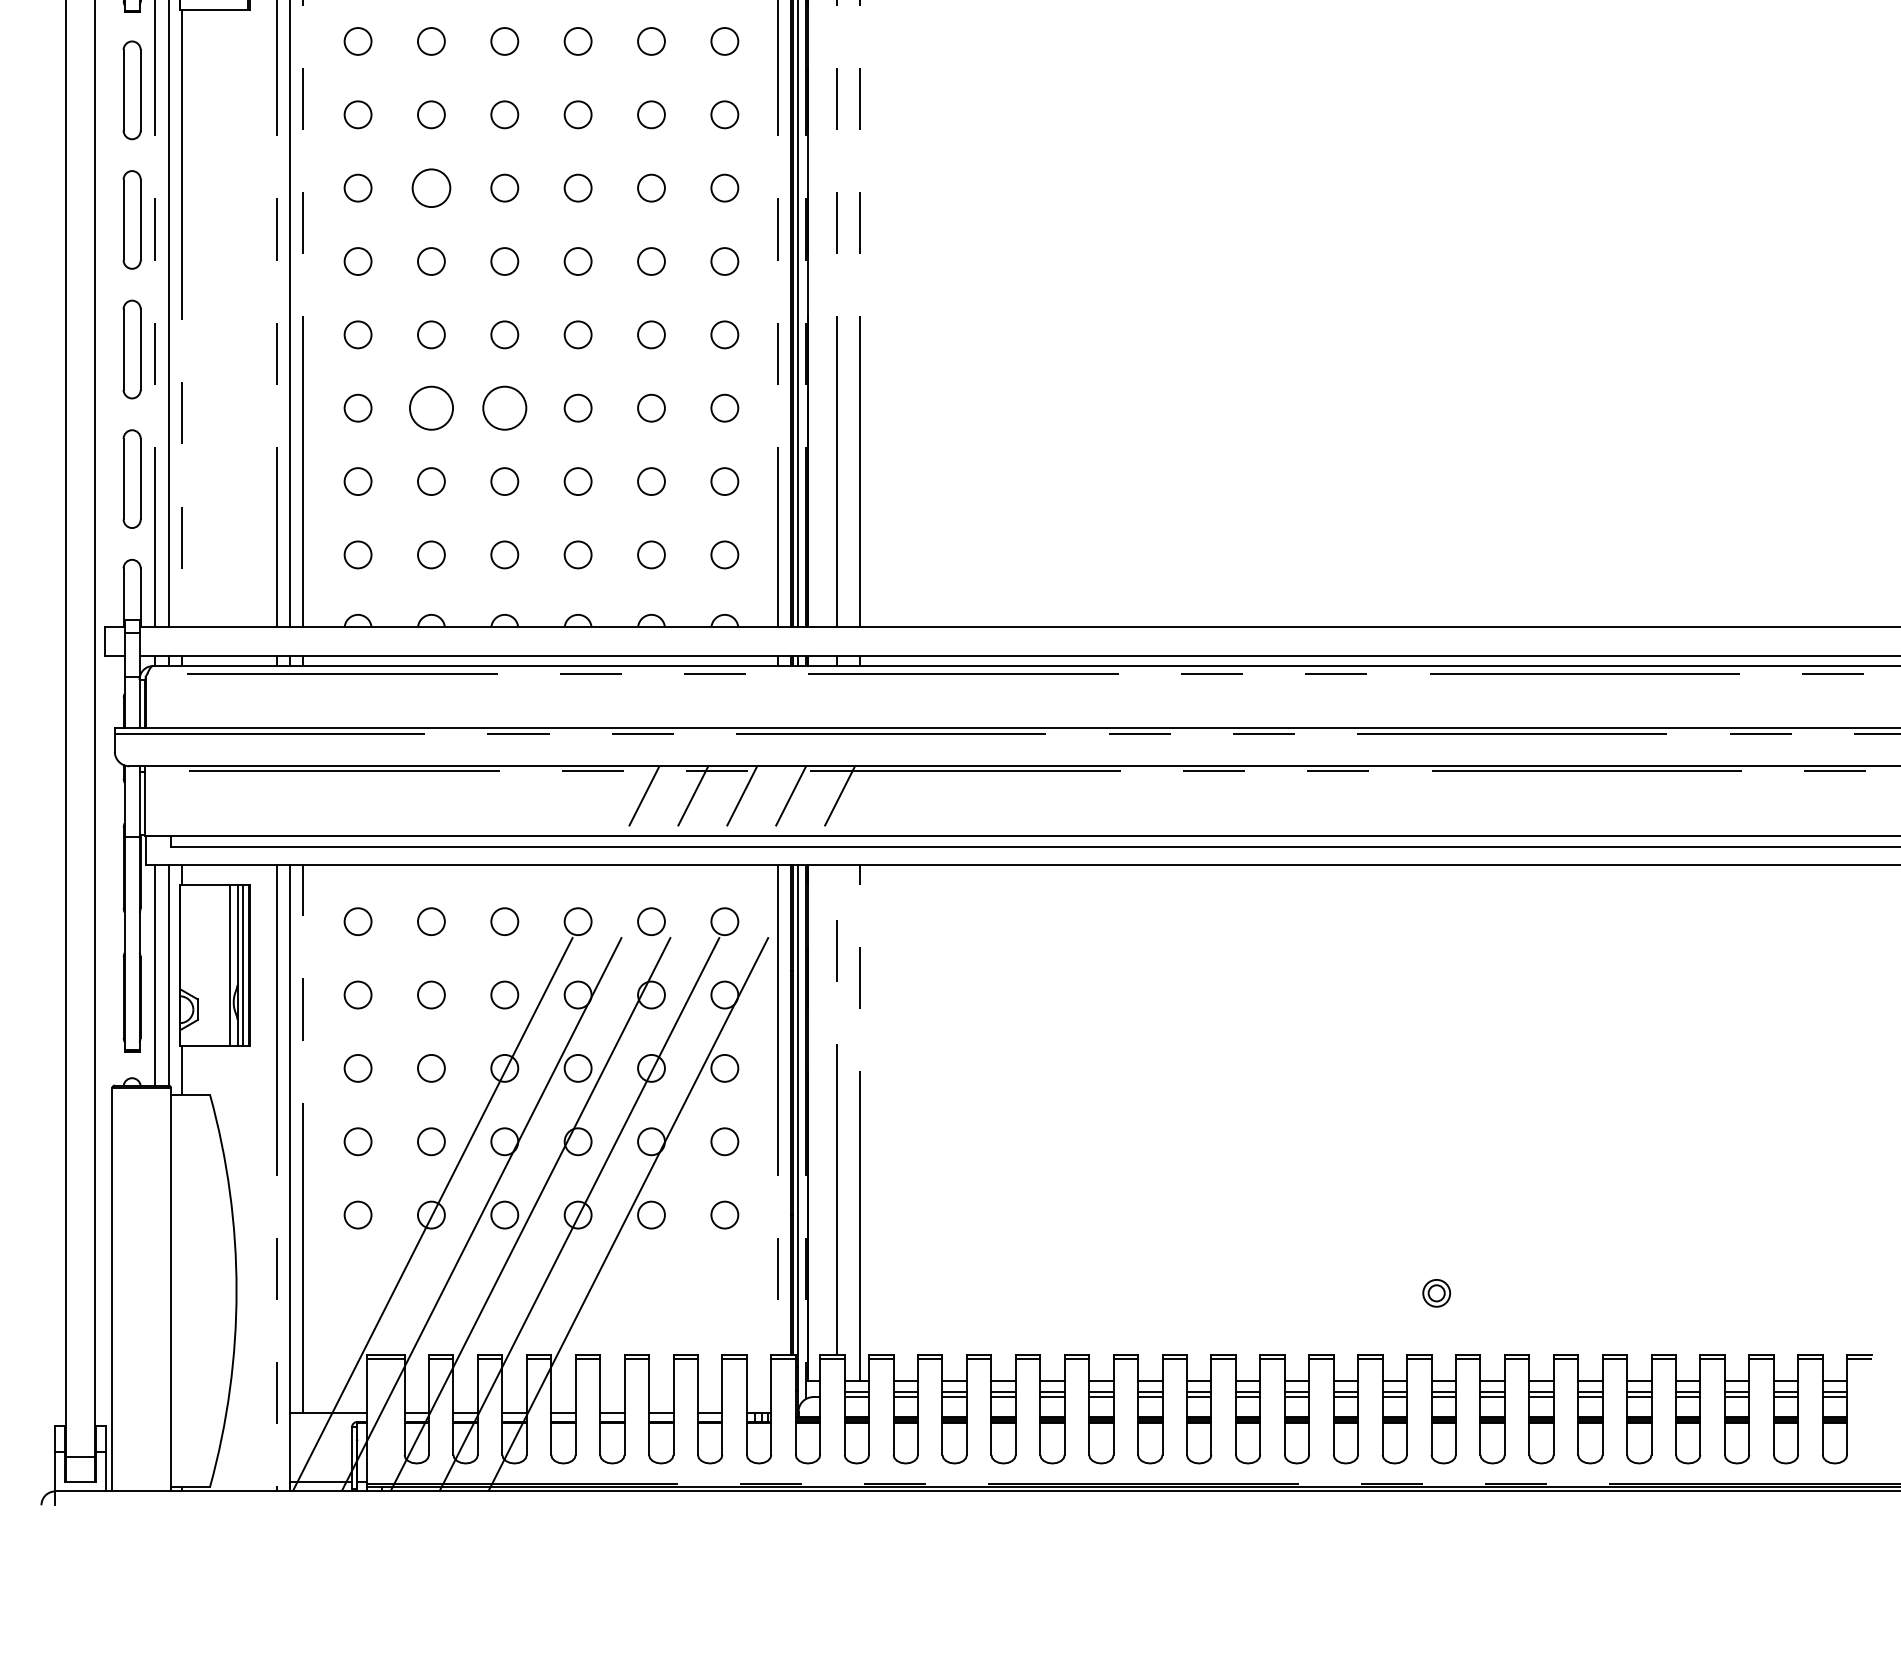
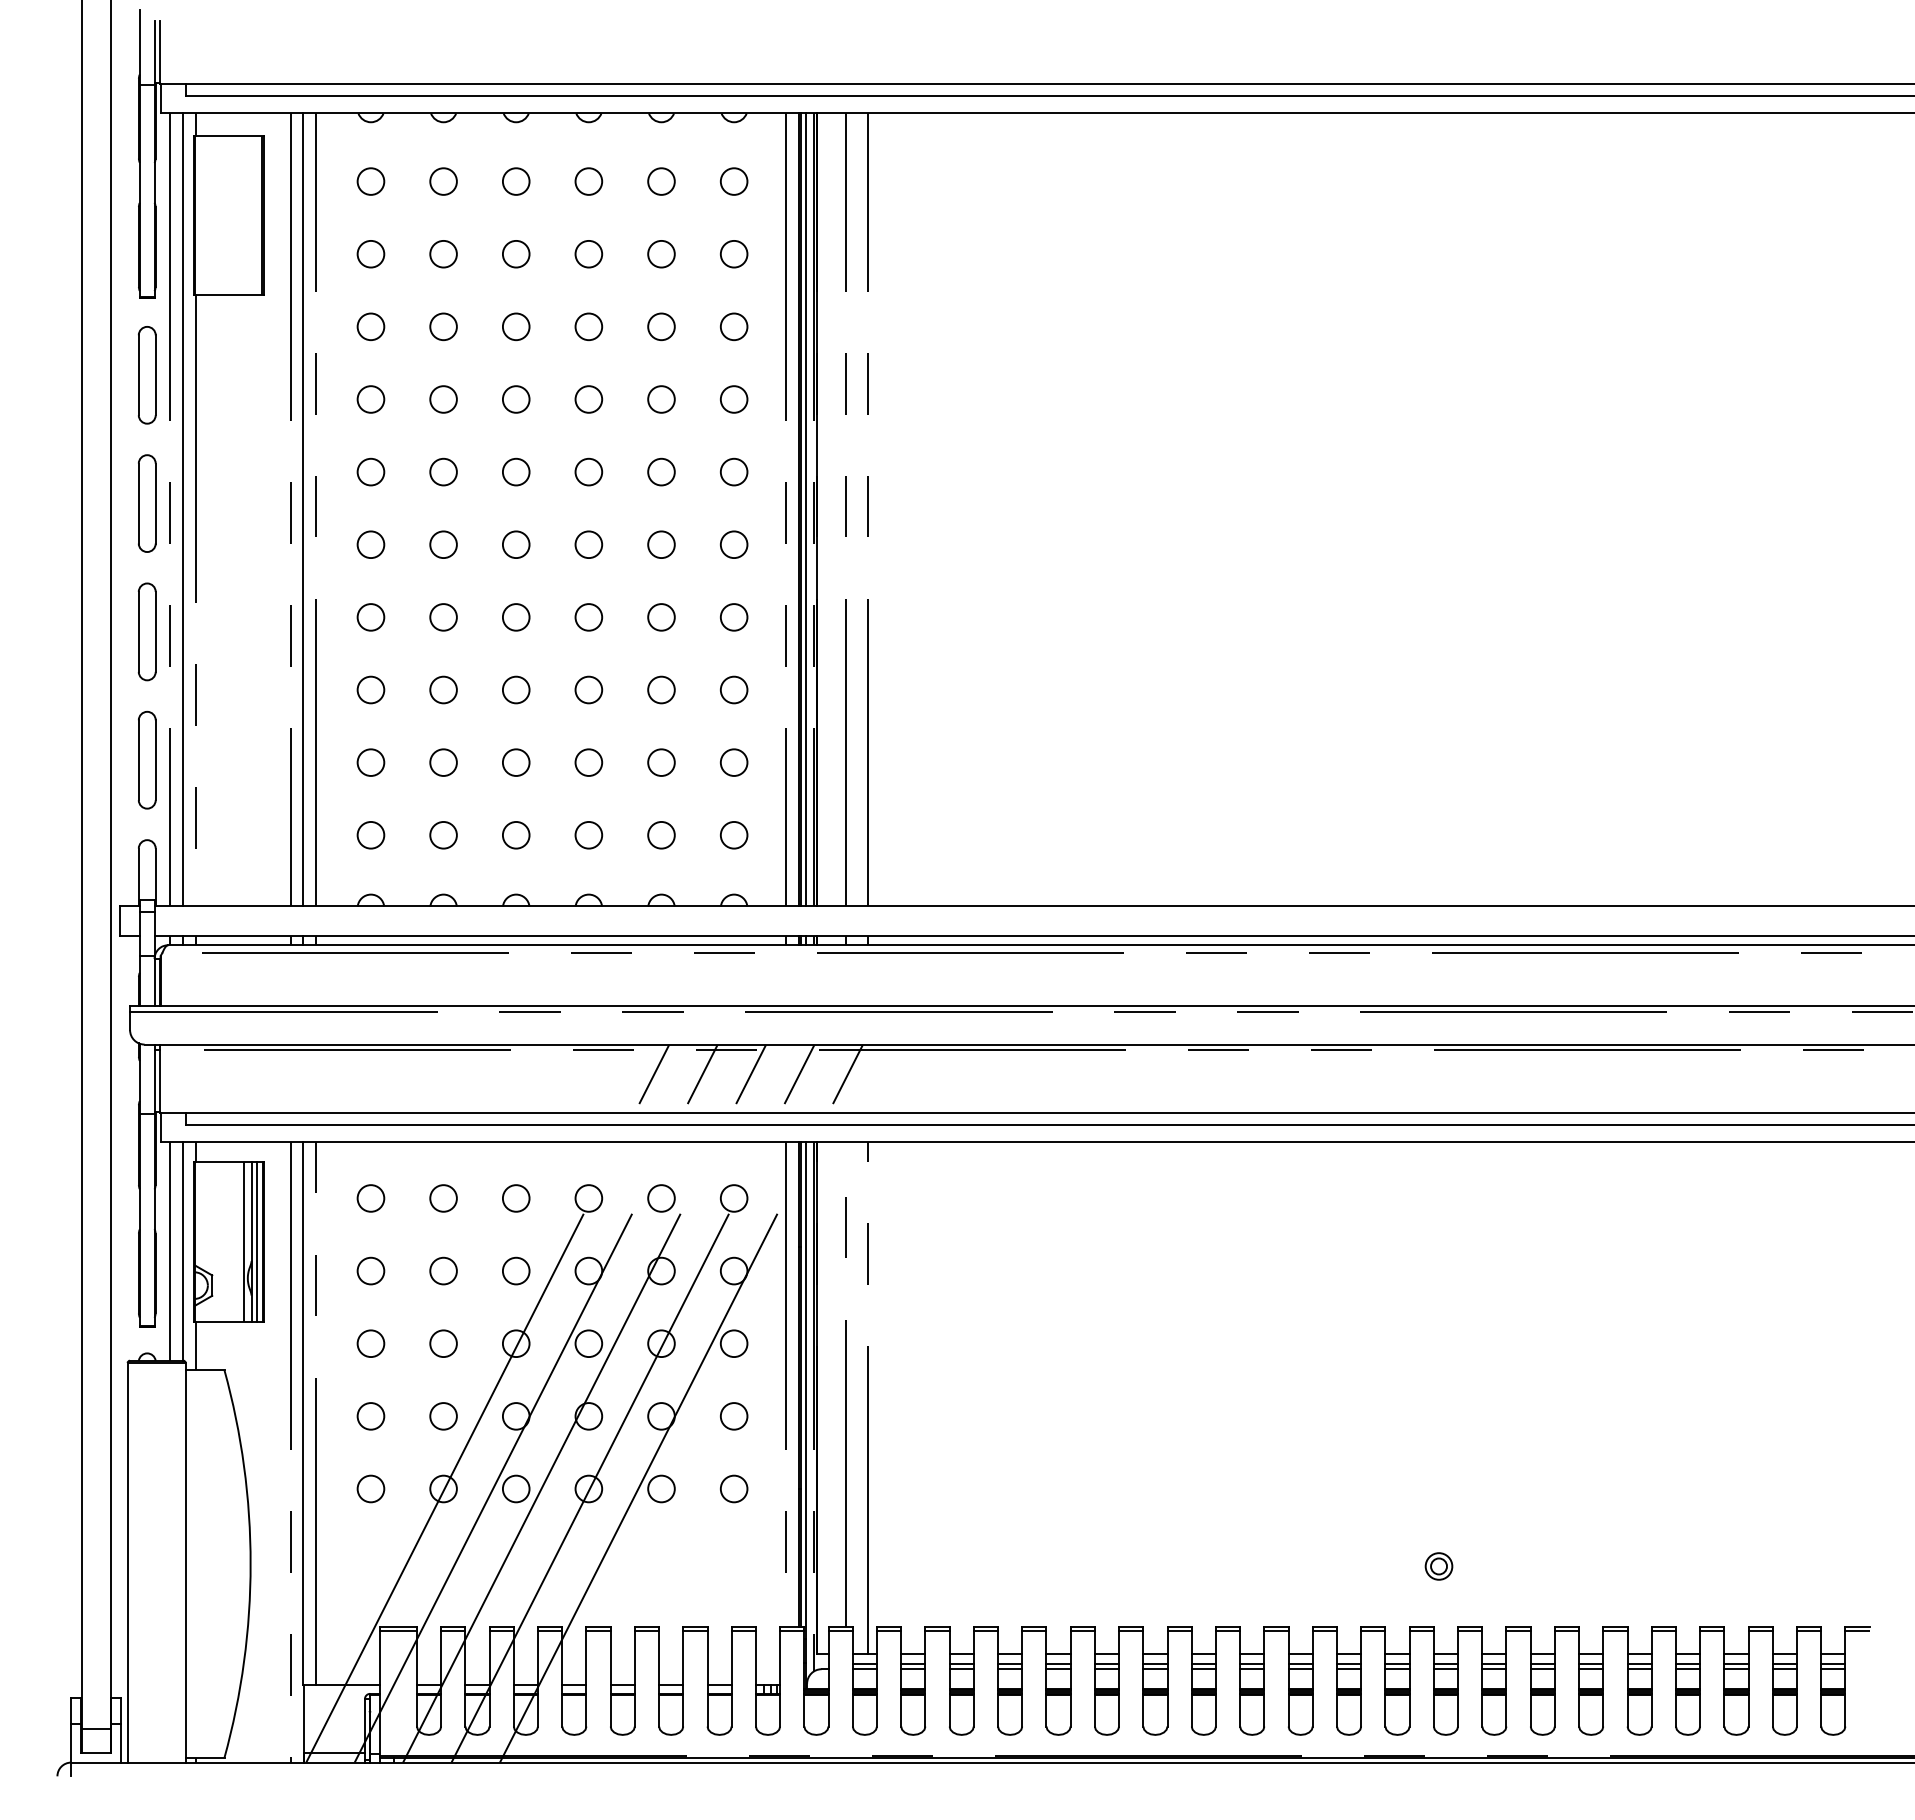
circle: (431, 187) -> (443, 471), size x0.71
circle: (431, 407) -> (443, 689), size x0.62
circle: (504, 407) -> (515, 689), size x0.62

